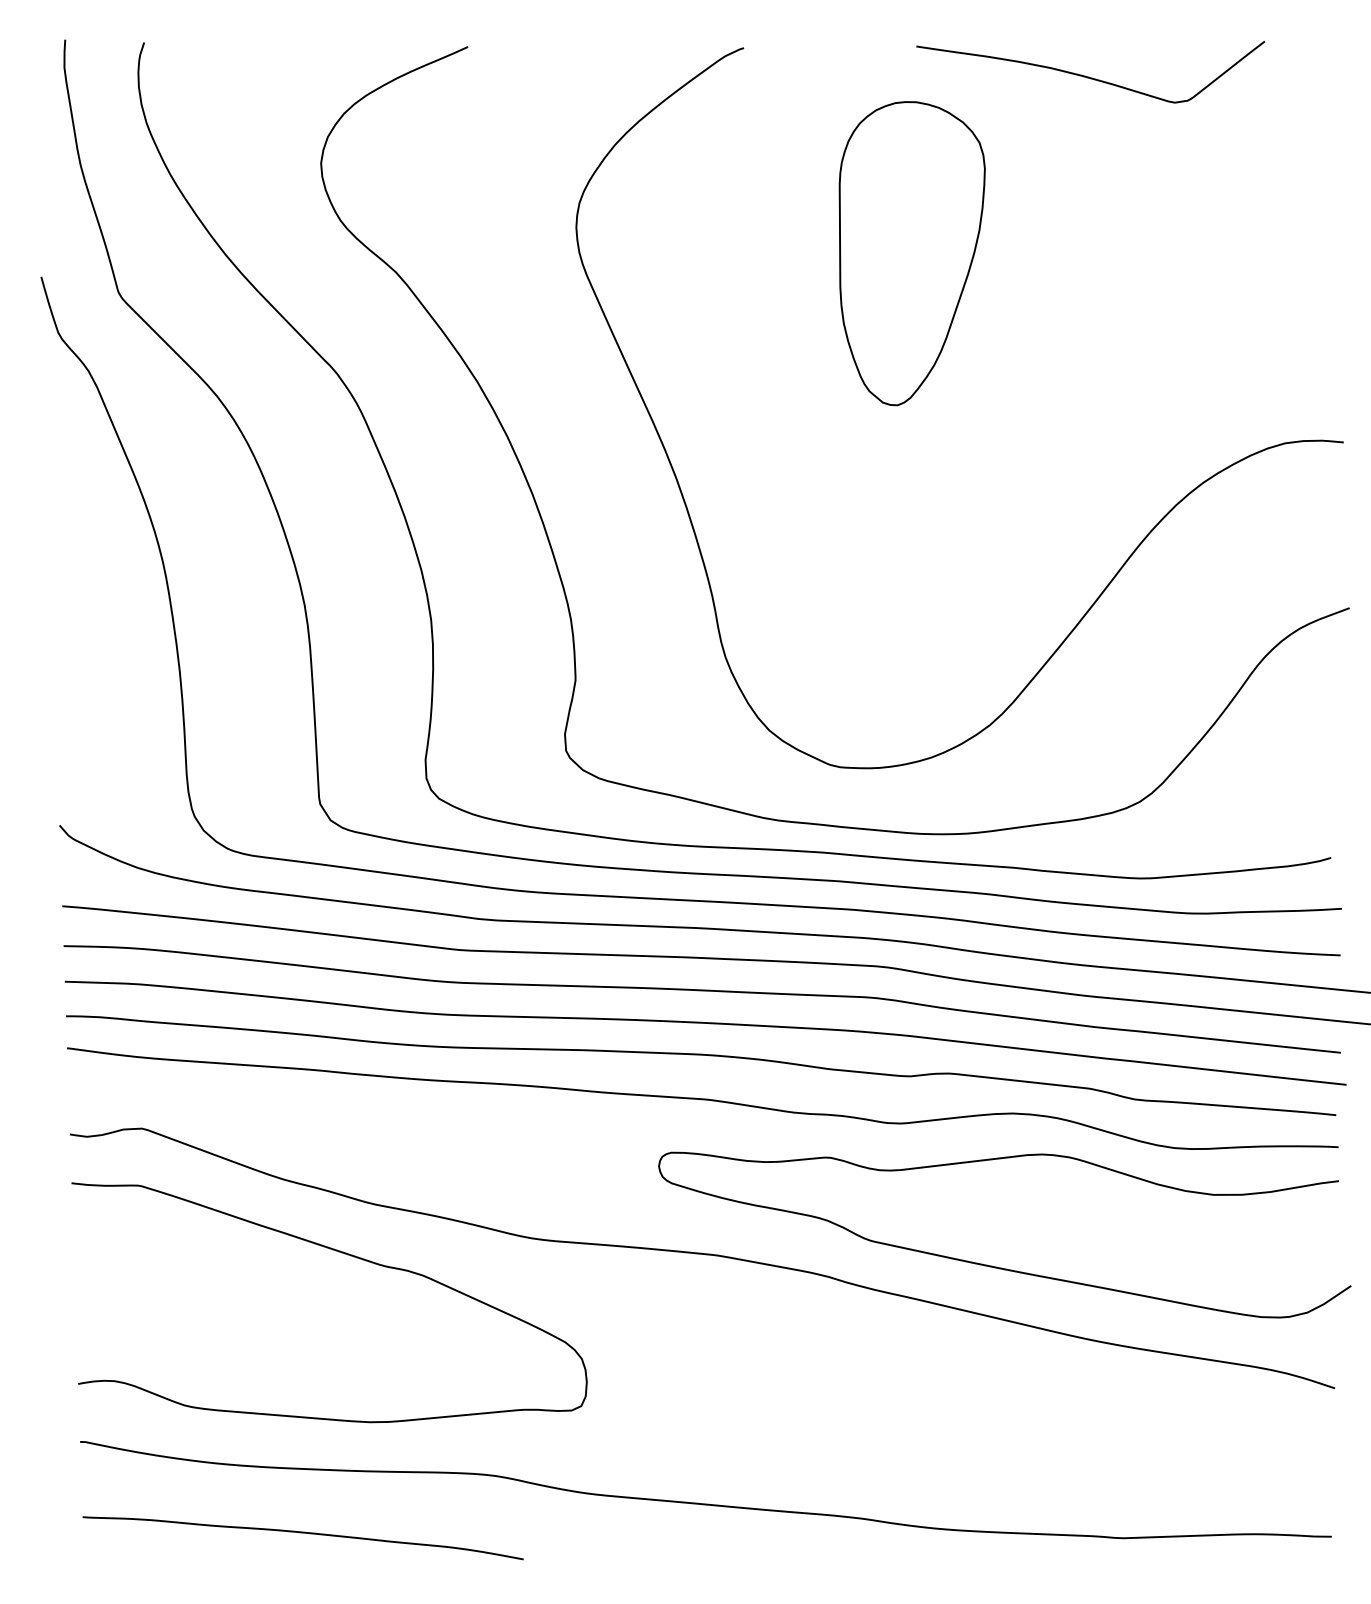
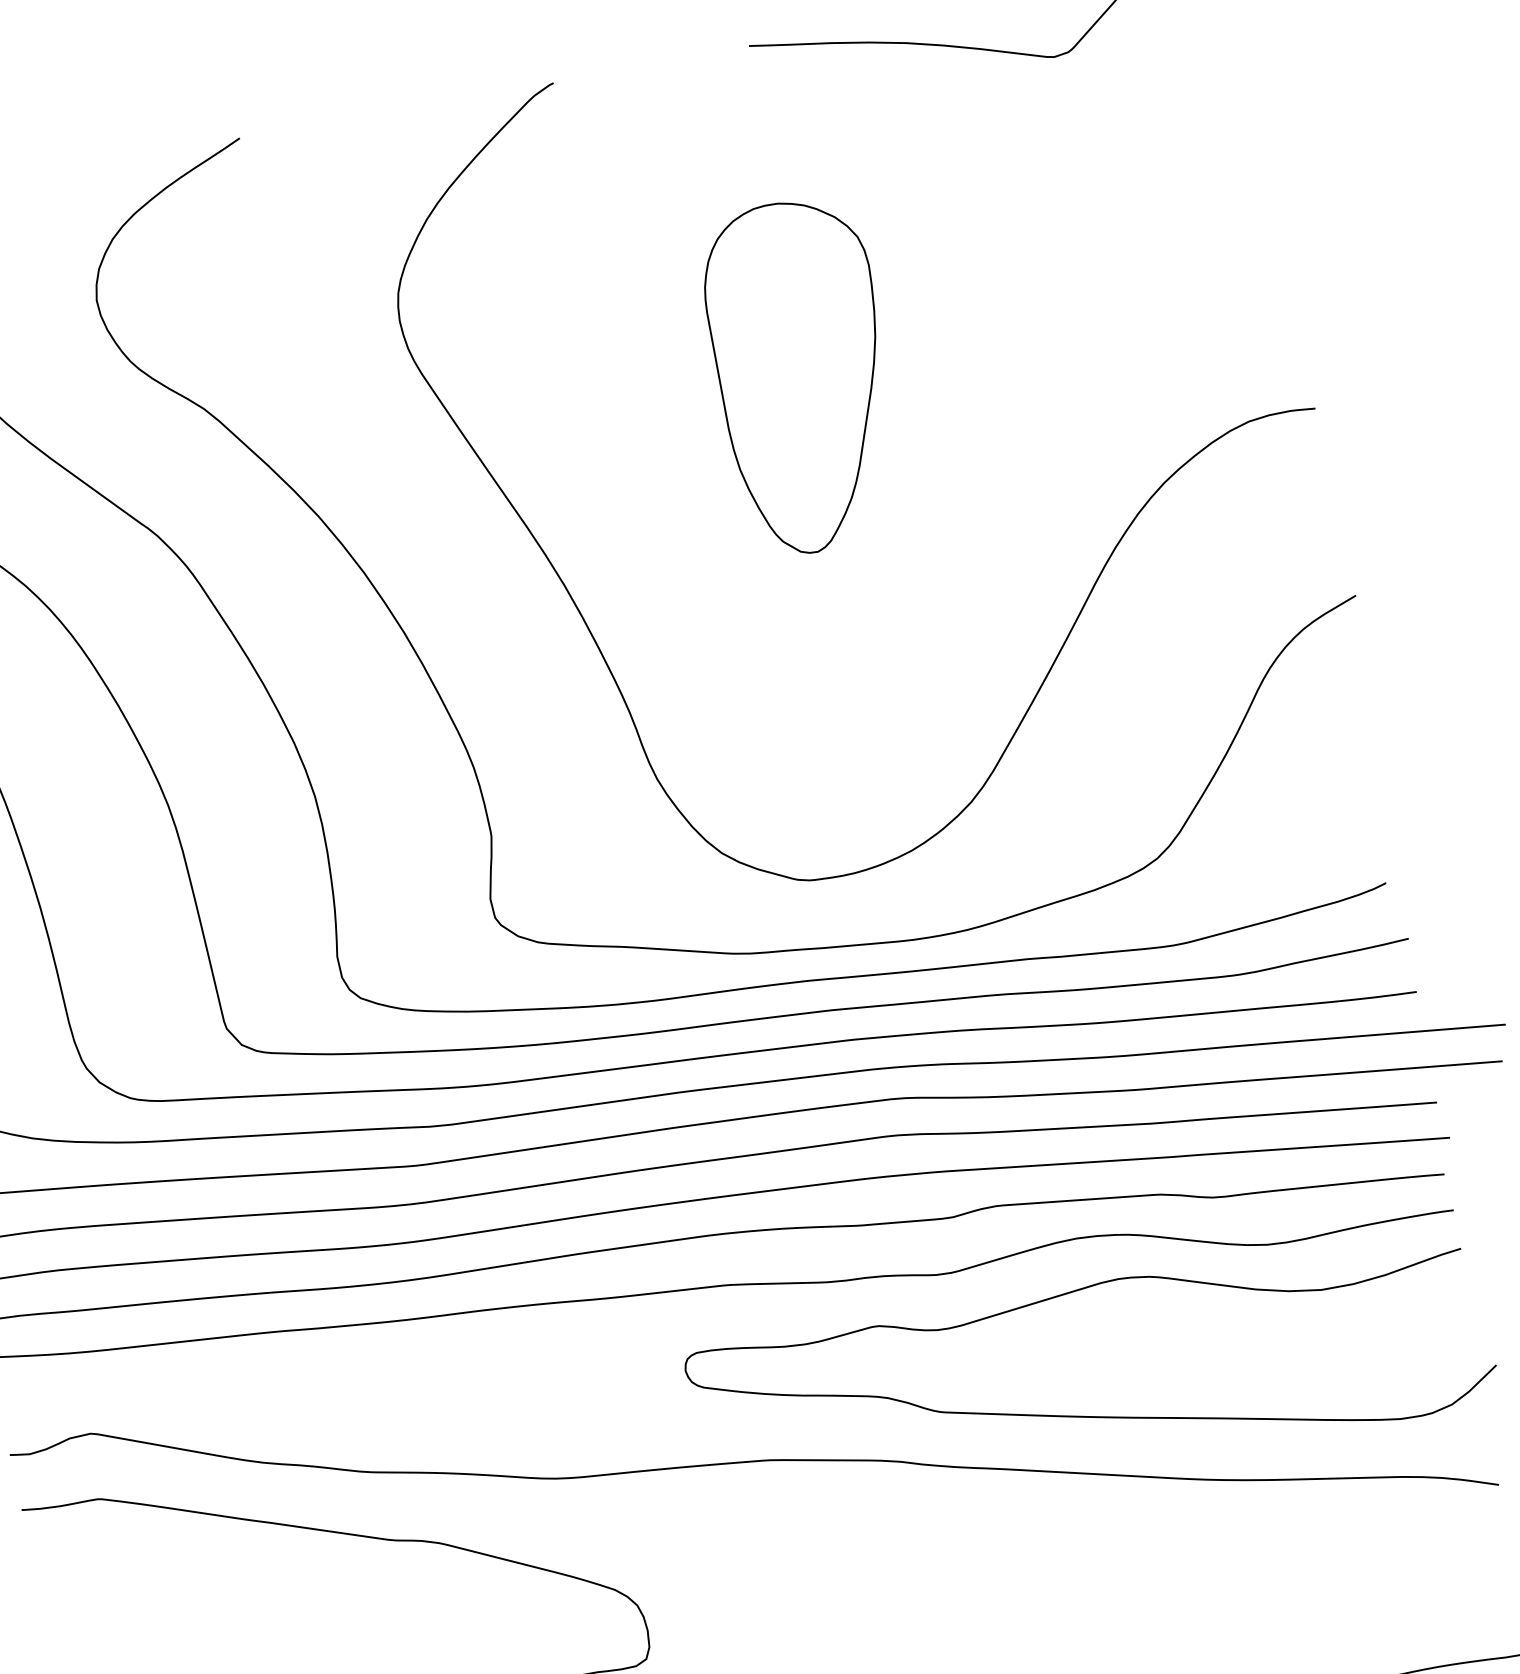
part: (911, 253) -> (802, 376), moved

